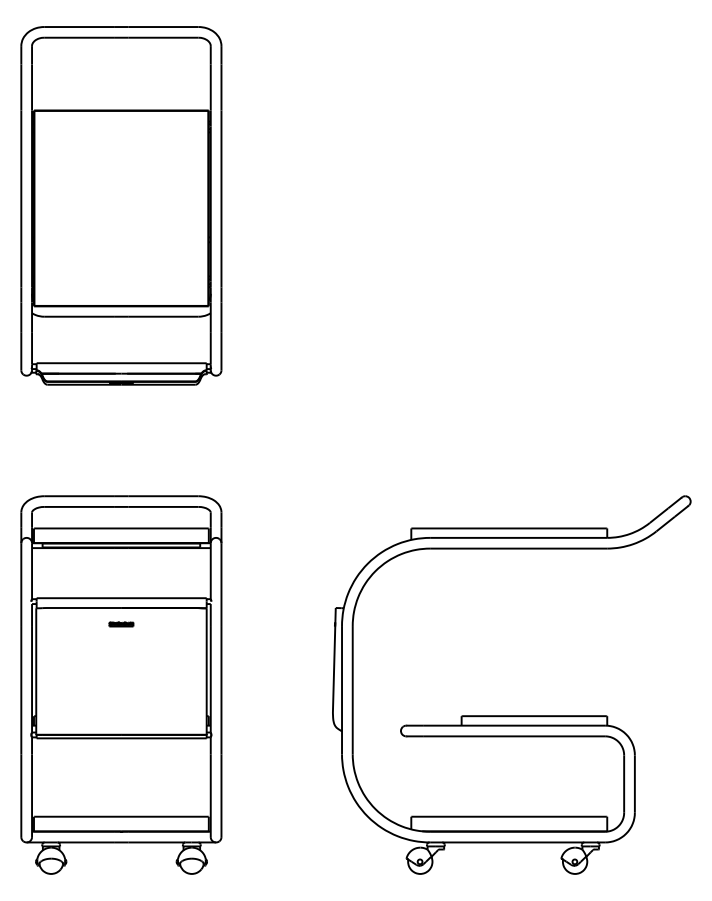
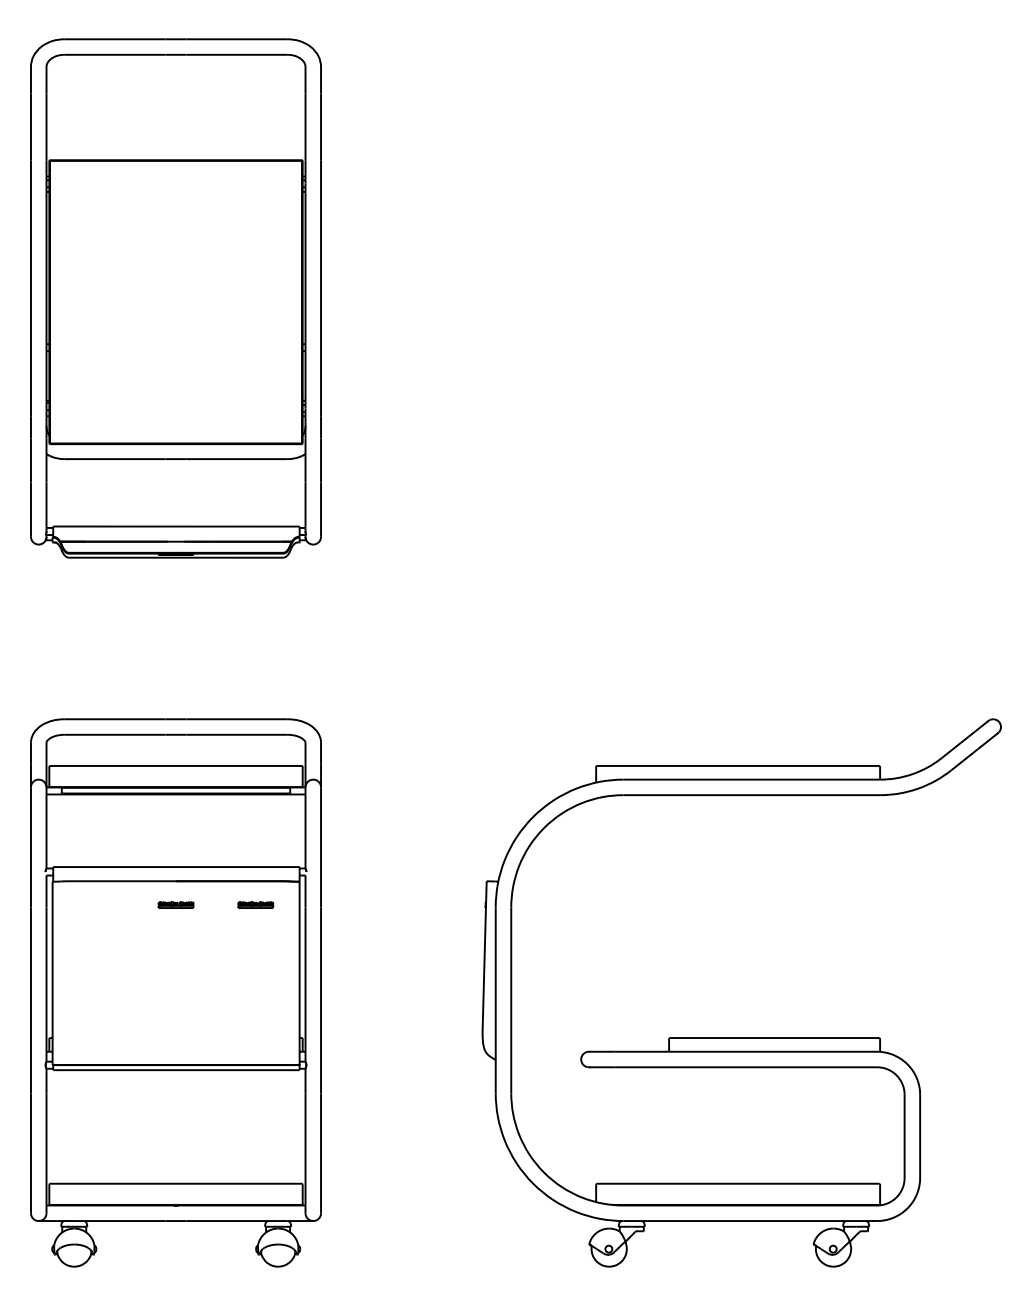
part: (176, 624) -> (255, 905), added

